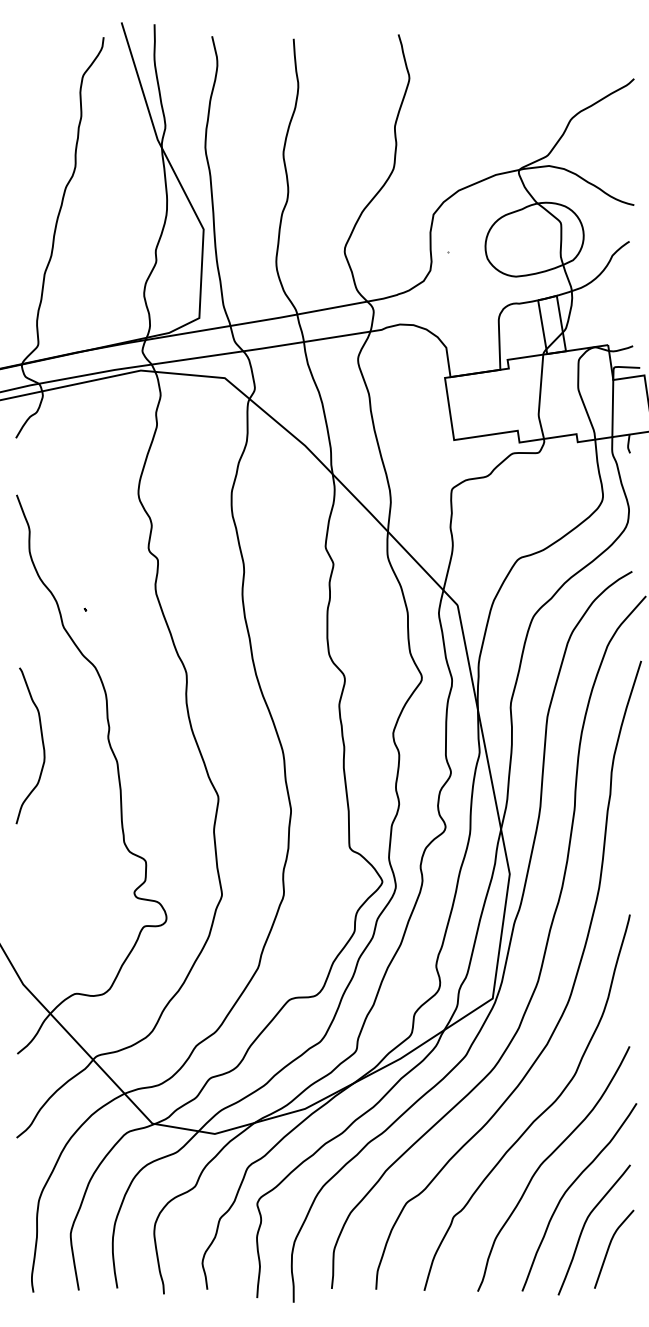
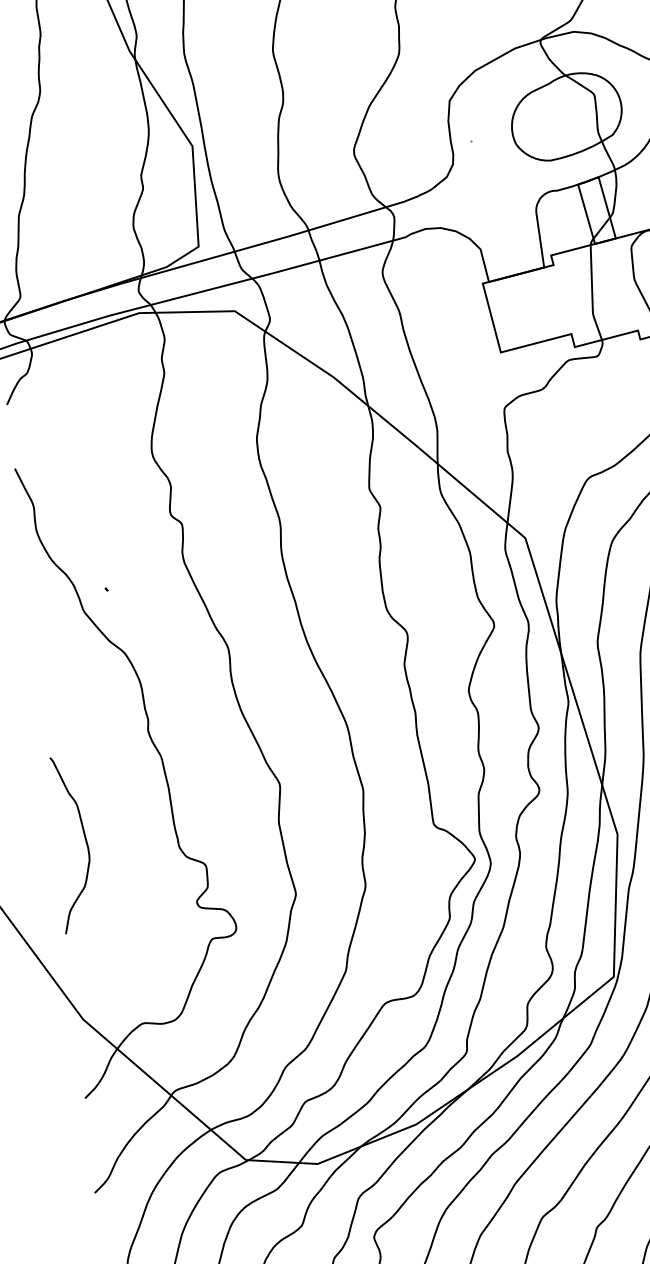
curve: (42, 745) -> (85, 842), moved

